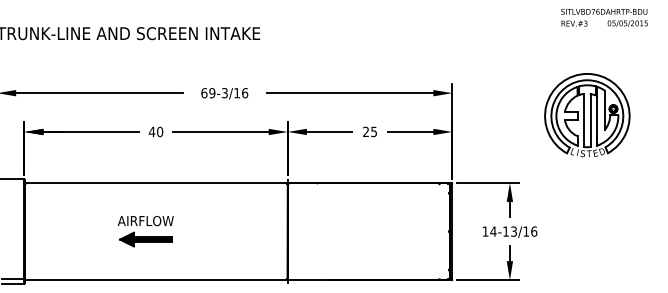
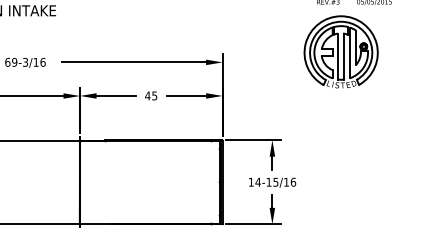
part: (587, 115) -> (341, 52), moved
text: (365, 131) -> (147, 95), 25 -> 45
text: (513, 230) -> (275, 181), 14-13/16 -> 14-15/16

